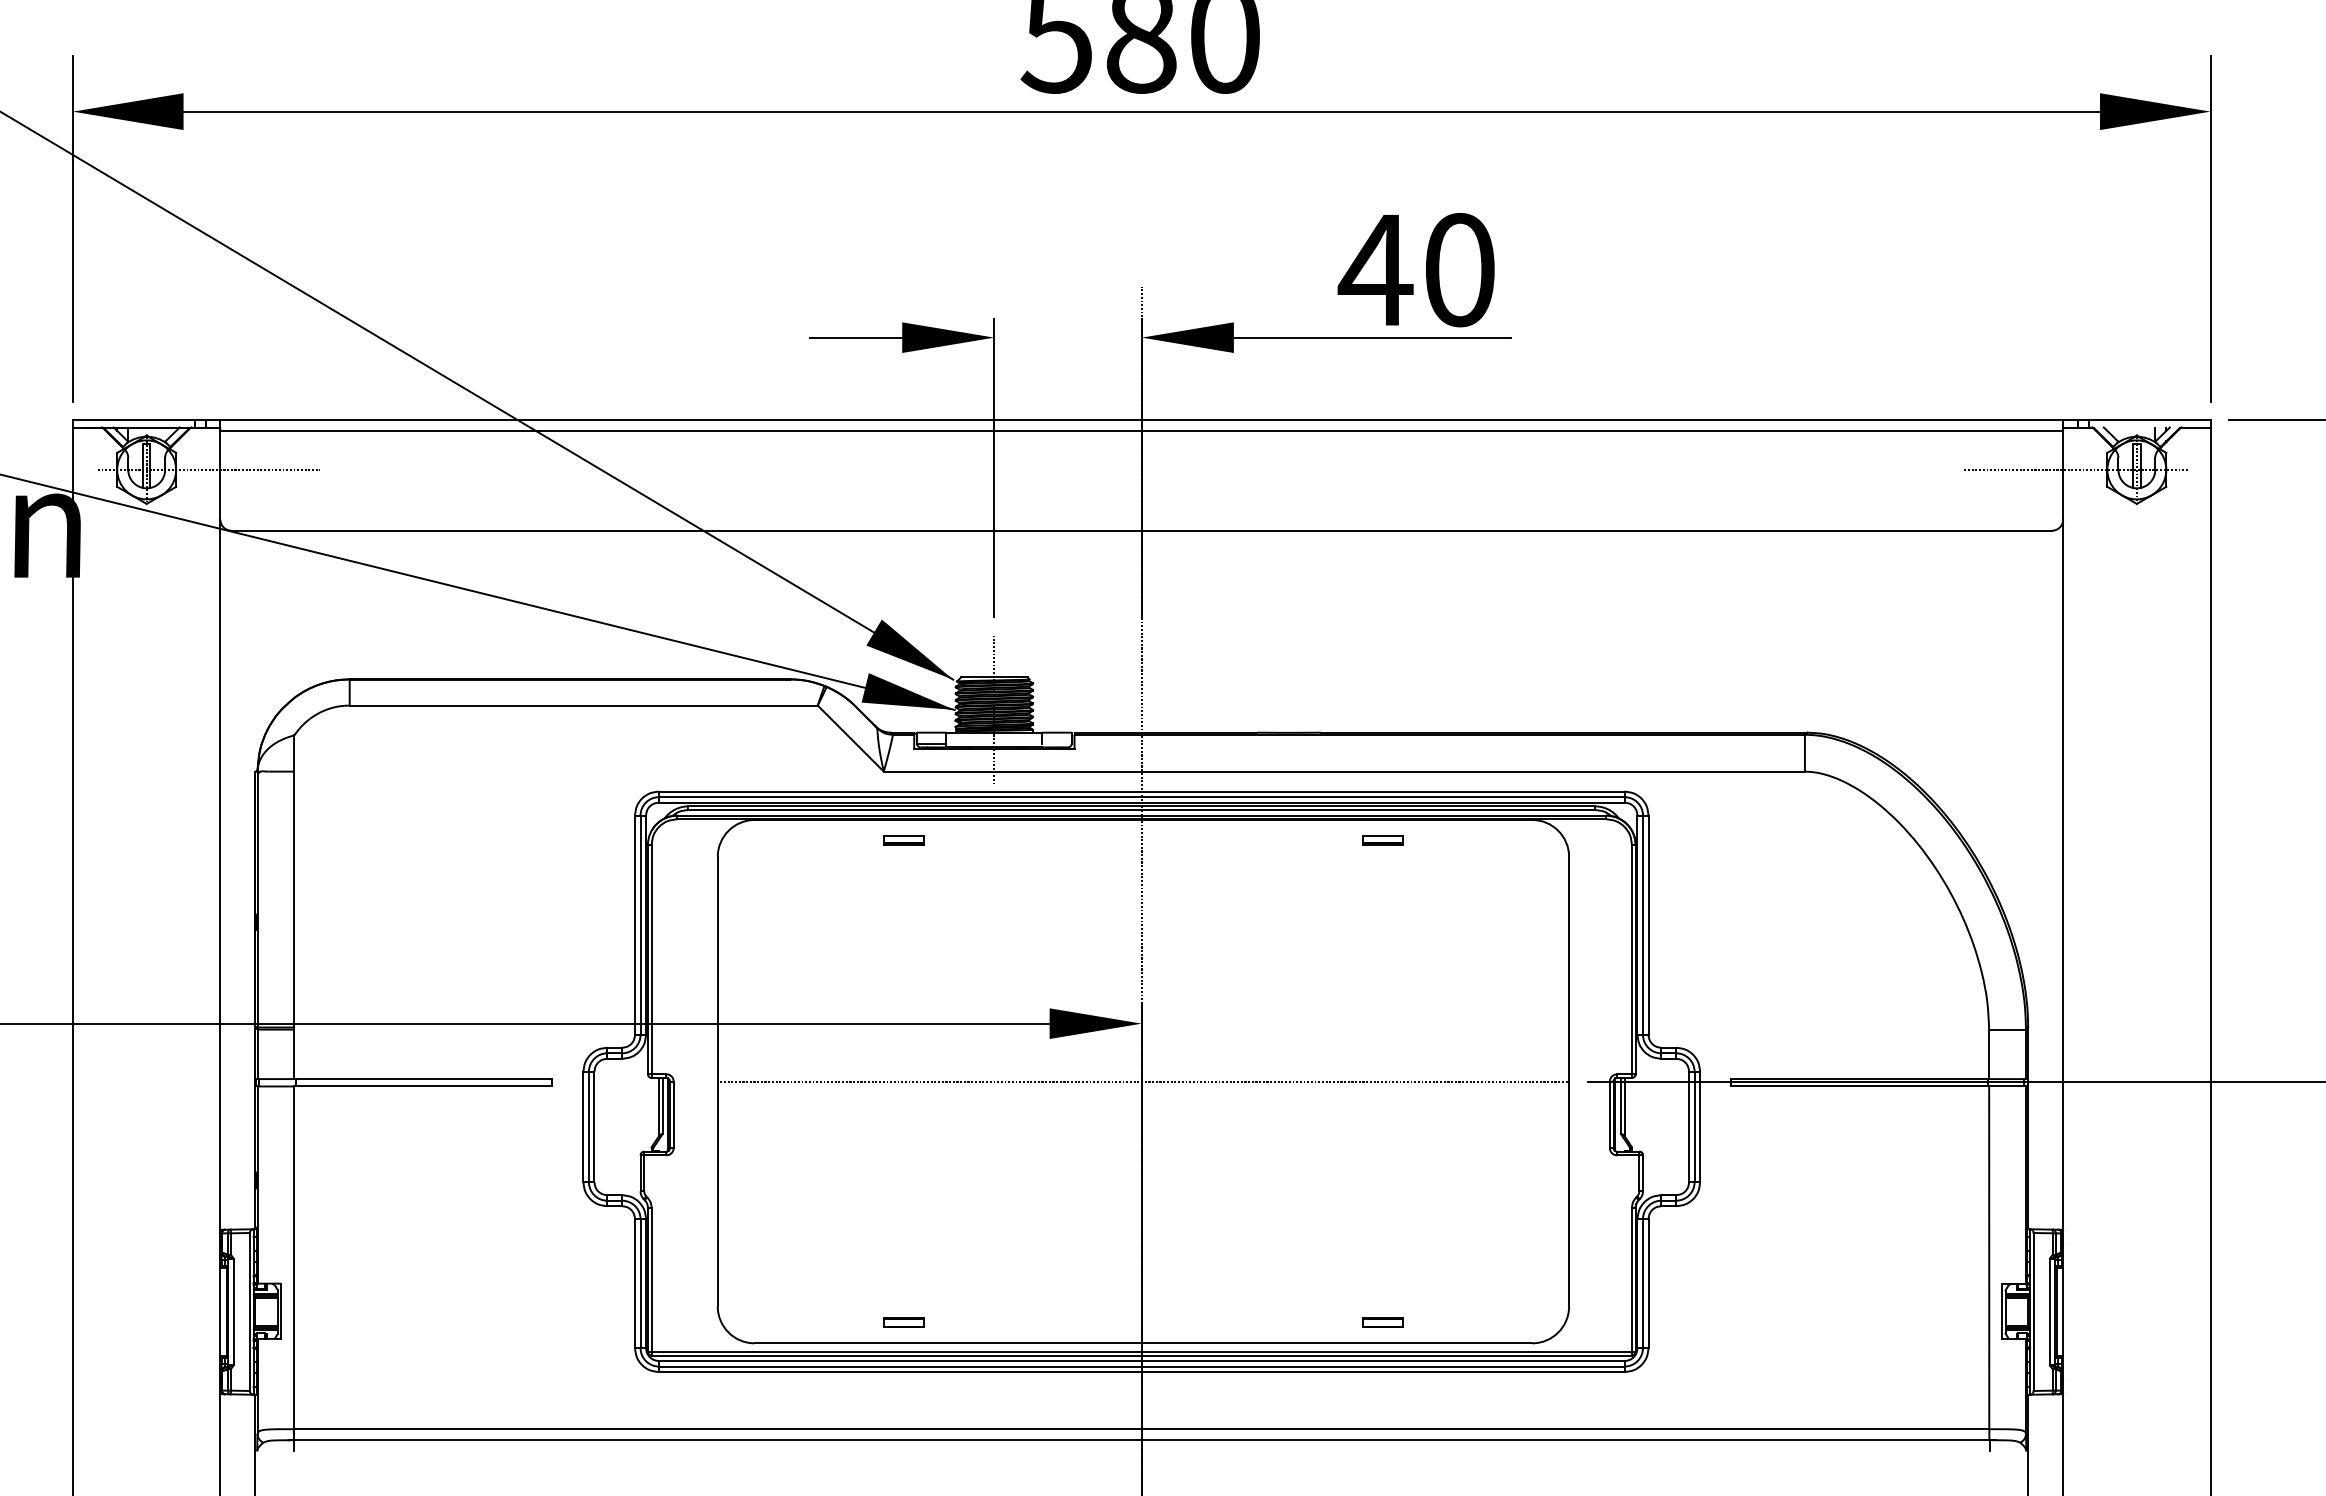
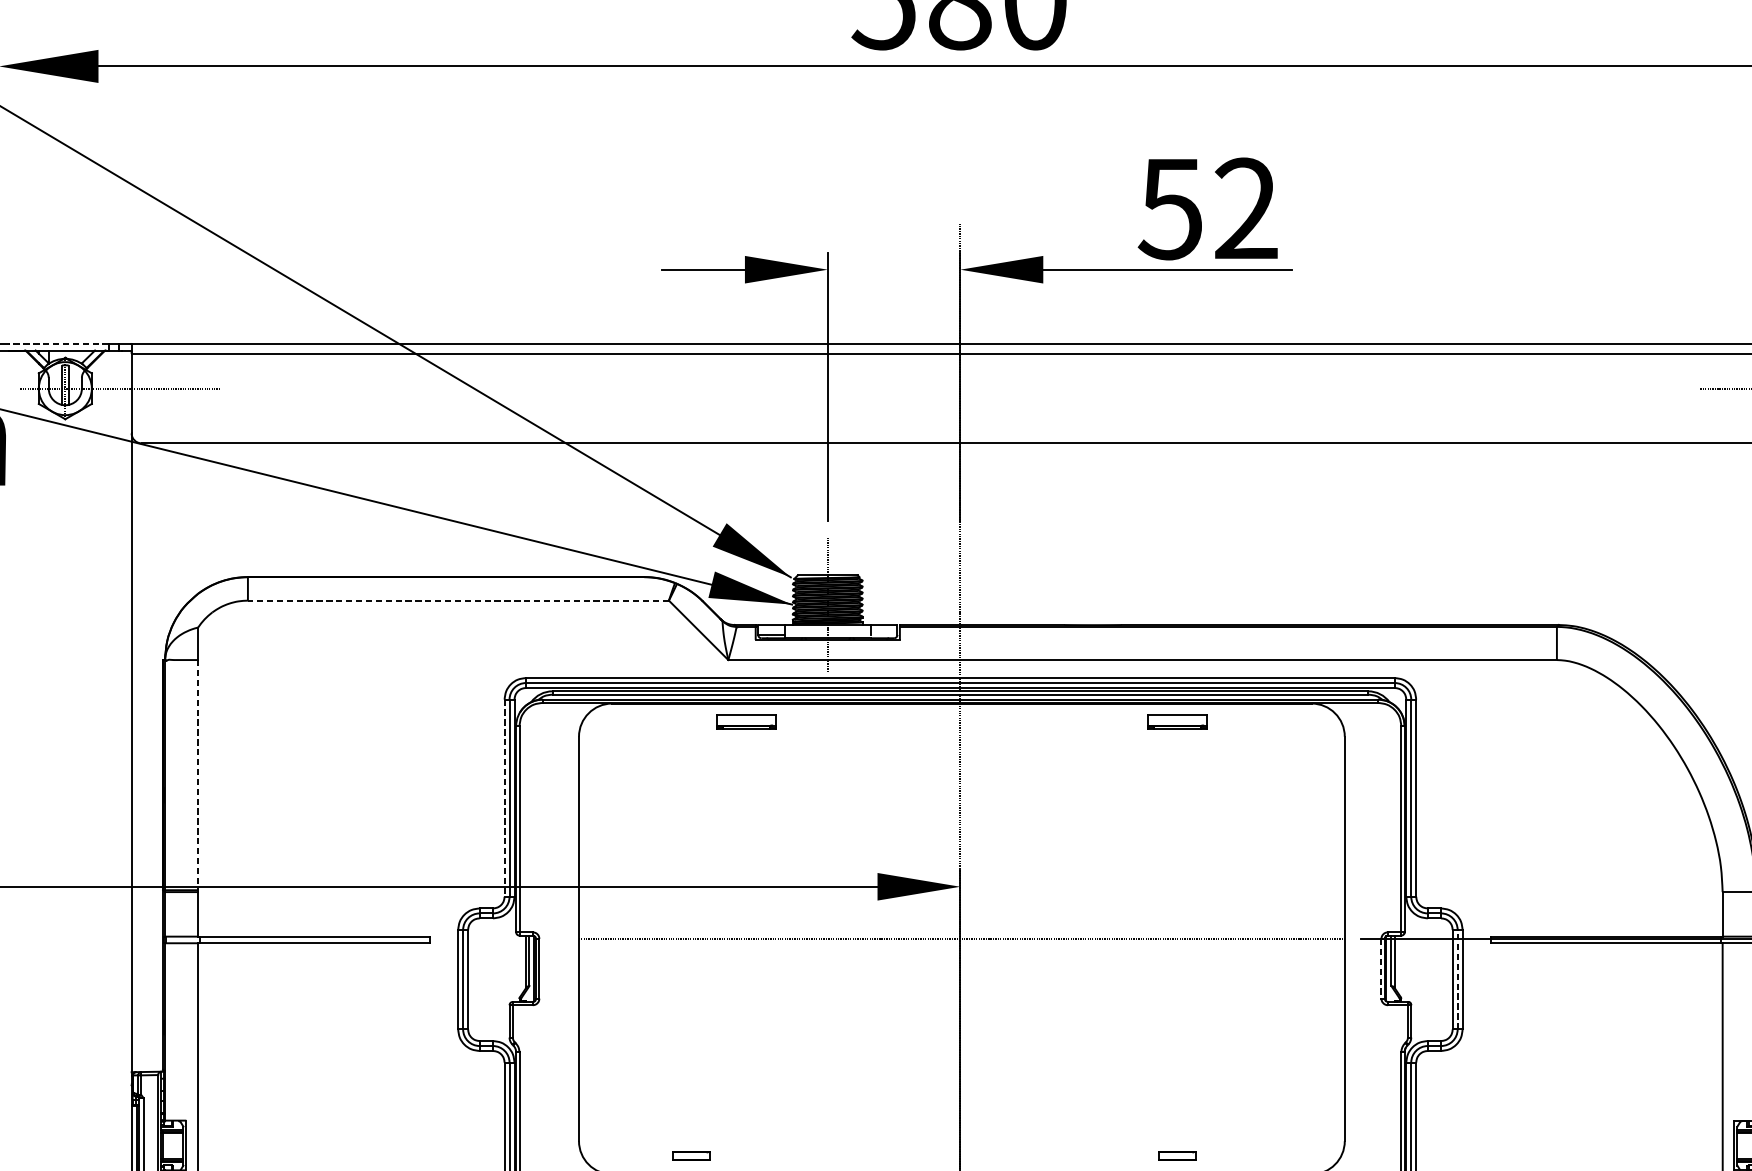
text: (1415, 270) -> (1206, 209), 40 -> 52
line: (139, 420) -> (58, 344), solid -> dashed
line: (583, 705) -> (458, 600), solid -> dashed
part: (903, 840) -> (746, 722), size x1.6
part: (1382, 840) -> (1176, 722), size x1.6
line: (294, 899) -> (198, 775), solid -> dashed
line: (635, 925) -> (505, 798), solid -> dashed
line: (1609, 1115) -> (1381, 969), solid -> dashed
line: (1694, 1126) -> (1457, 979), solid -> dashed
part: (903, 1322) -> (691, 1155), moved

